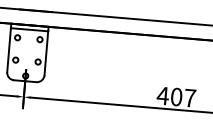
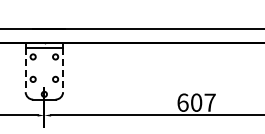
line: (8, 50) -> (25, 70), solid -> dashed
line: (46, 53) -> (63, 70), solid -> dashed
text: (162, 95) -> (182, 102), 407 -> 607

